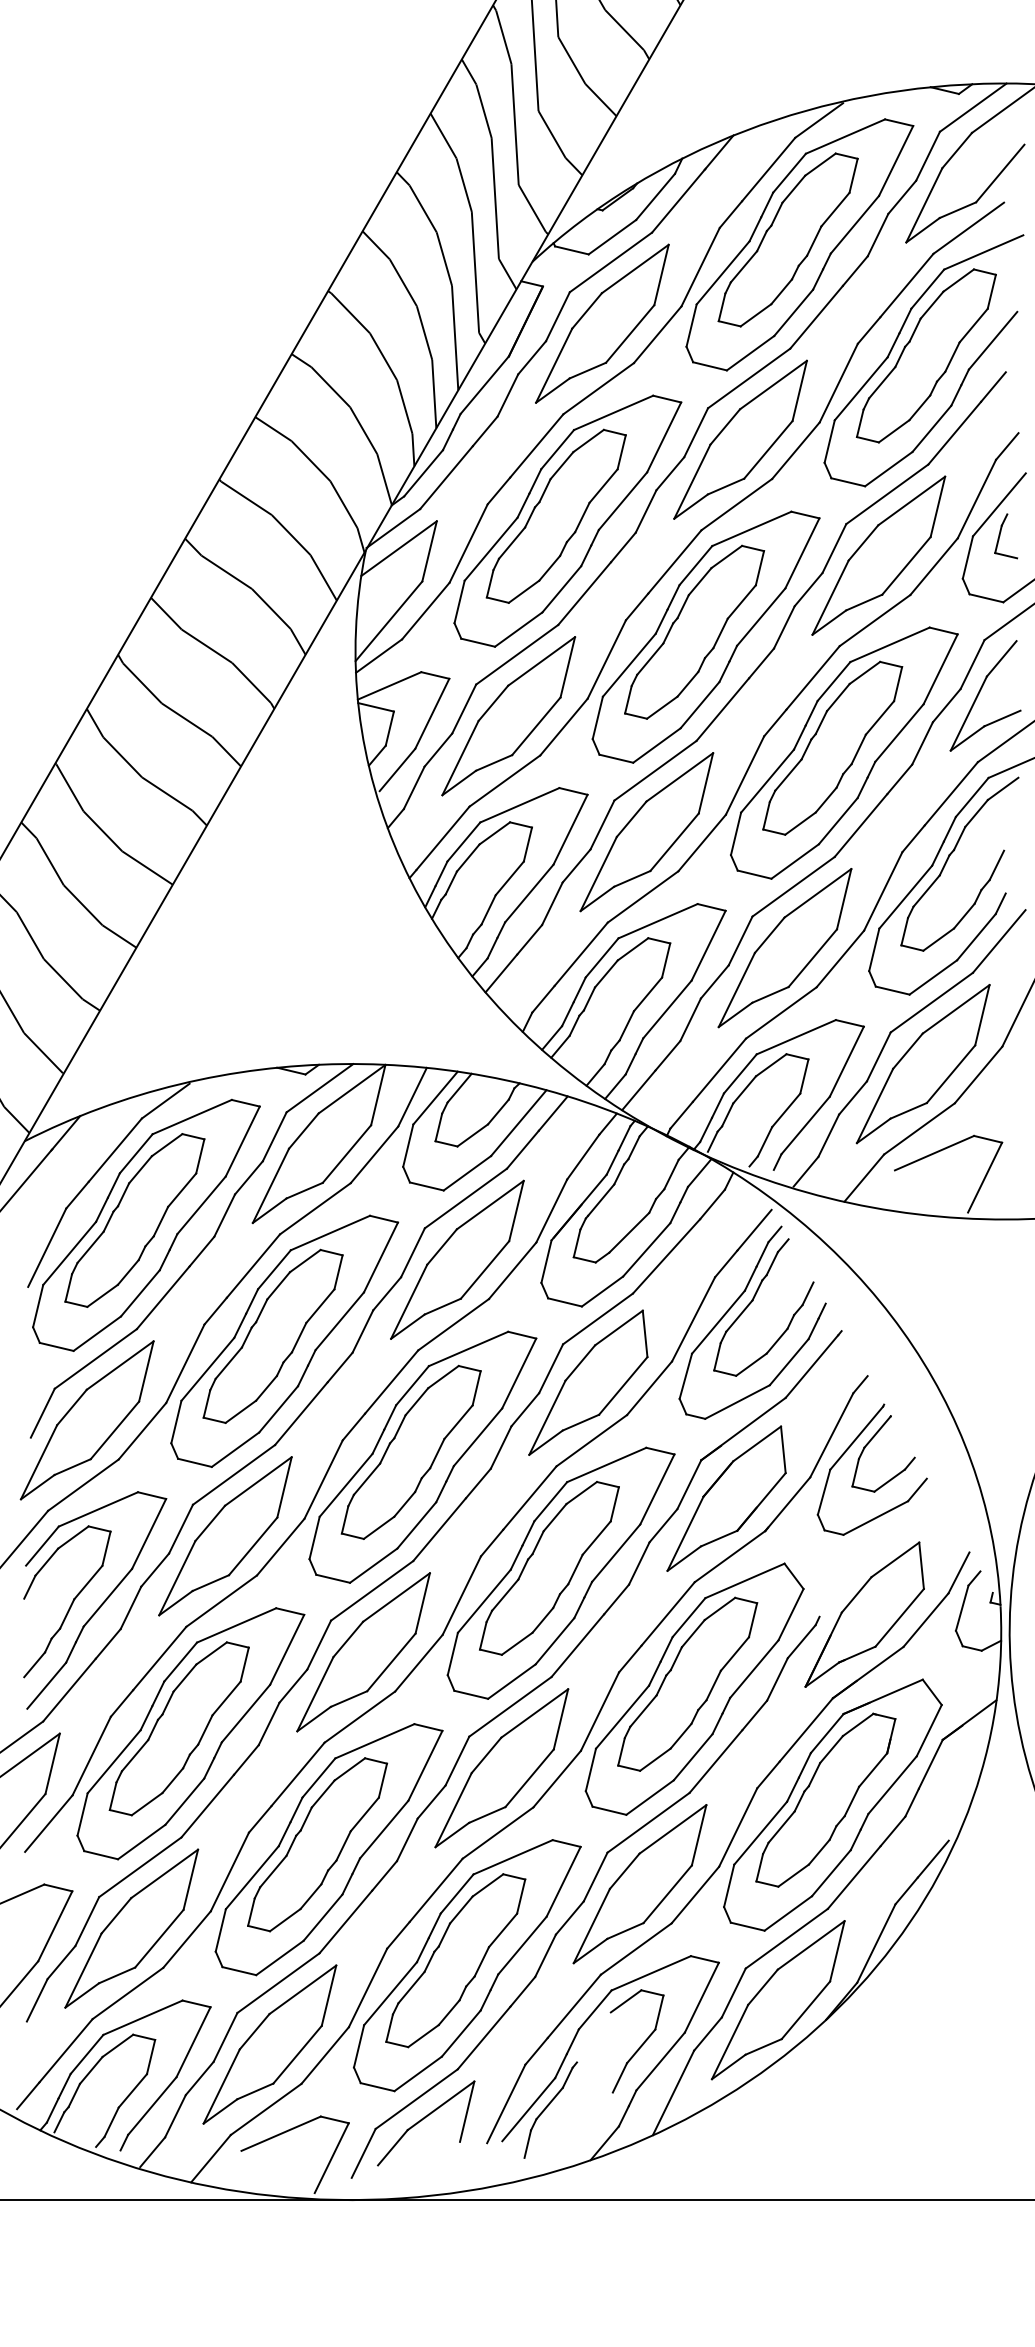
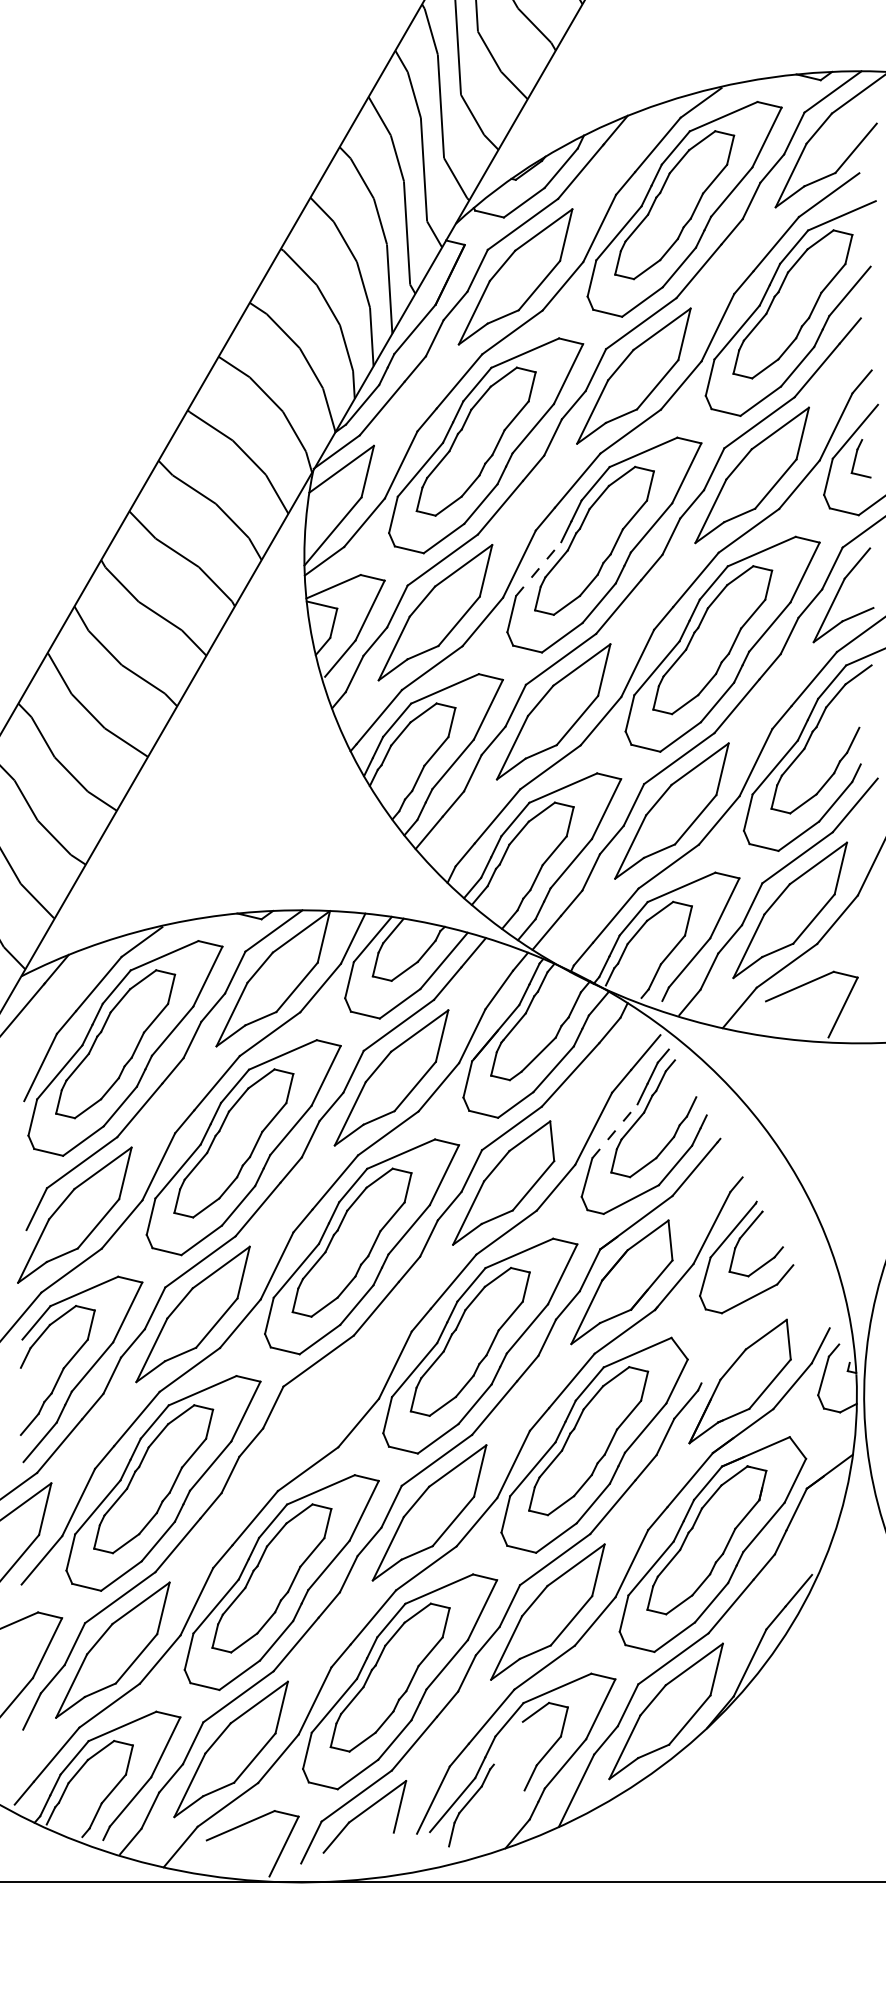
line: (630, 664) -> (539, 568), solid -> dashed
line: (719, 1321) -> (615, 1130), solid -> dashed
part: (363, 1652) -> (311, 1413), removed

